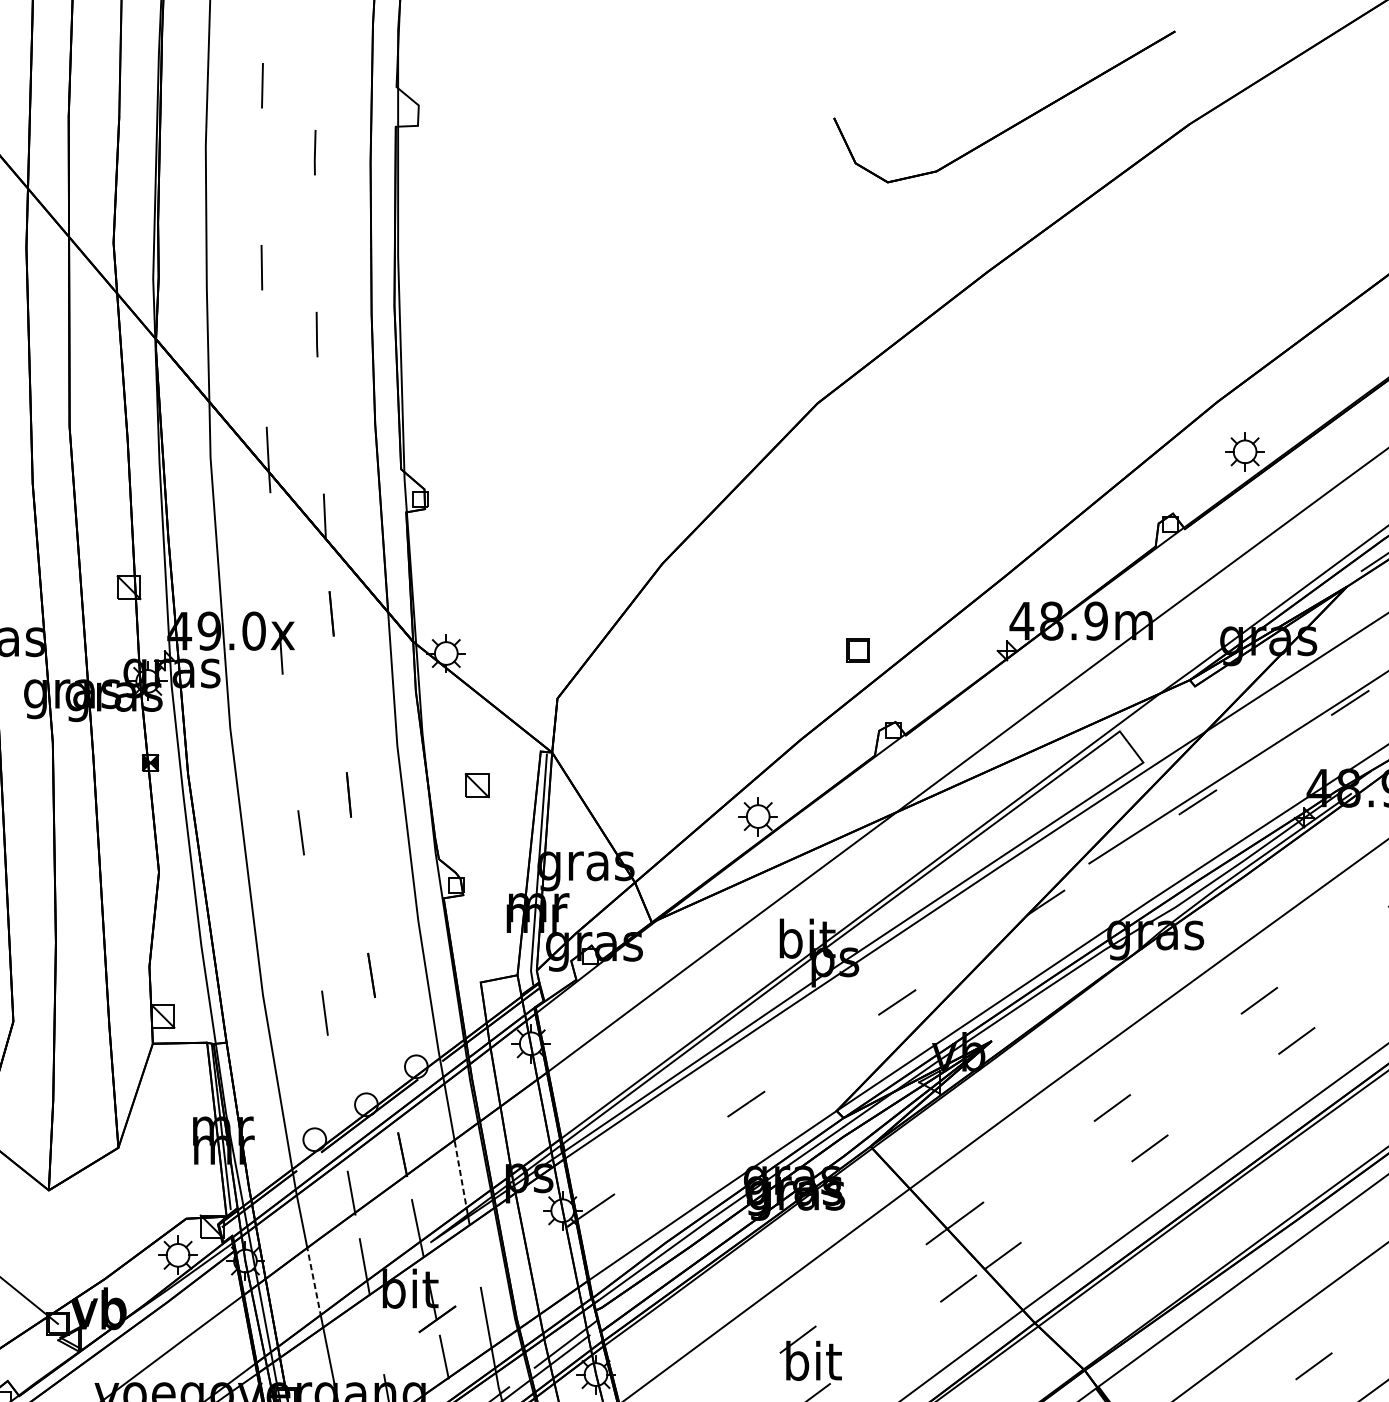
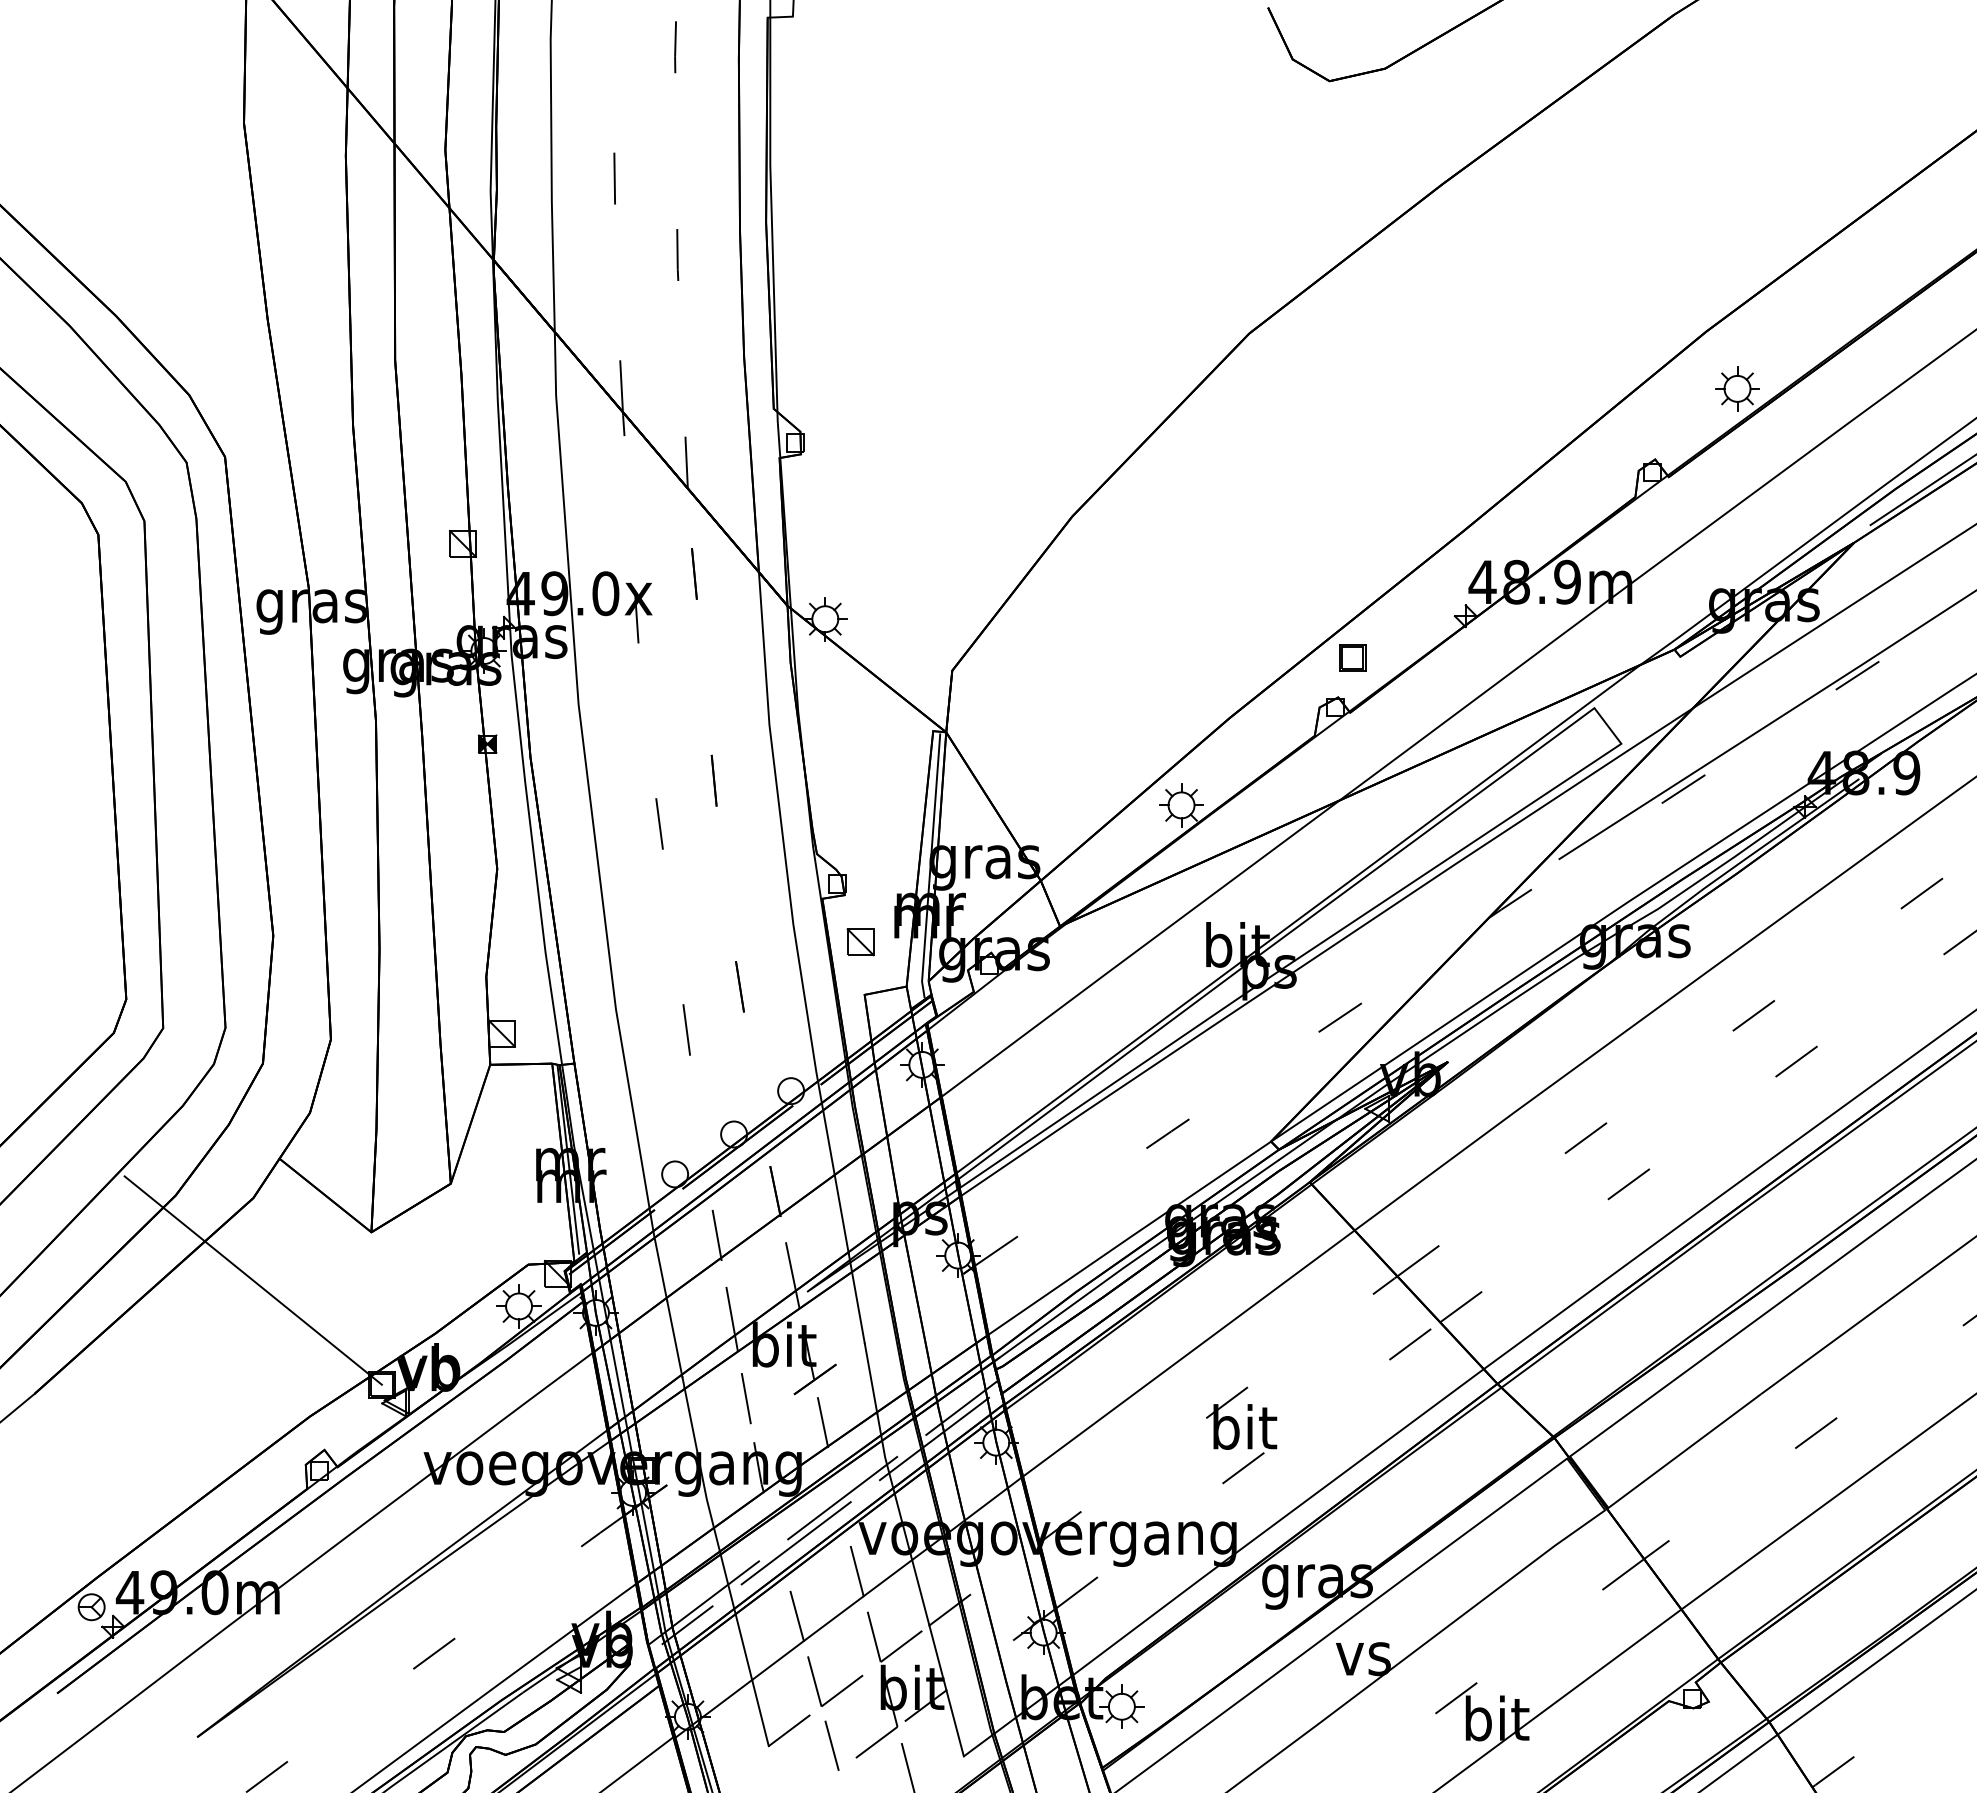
part: (858, 650) -> (1352, 657), moved
part: (477, 786) -> (860, 942), moved
line: (460, 1175) -> (841, 1215), dashed -> solid
line: (475, 1256) -> (858, 1307), added
line: (314, 1284) -> (674, 1339), dashed -> solid
line: (377, 1335) -> (746, 1398), added

